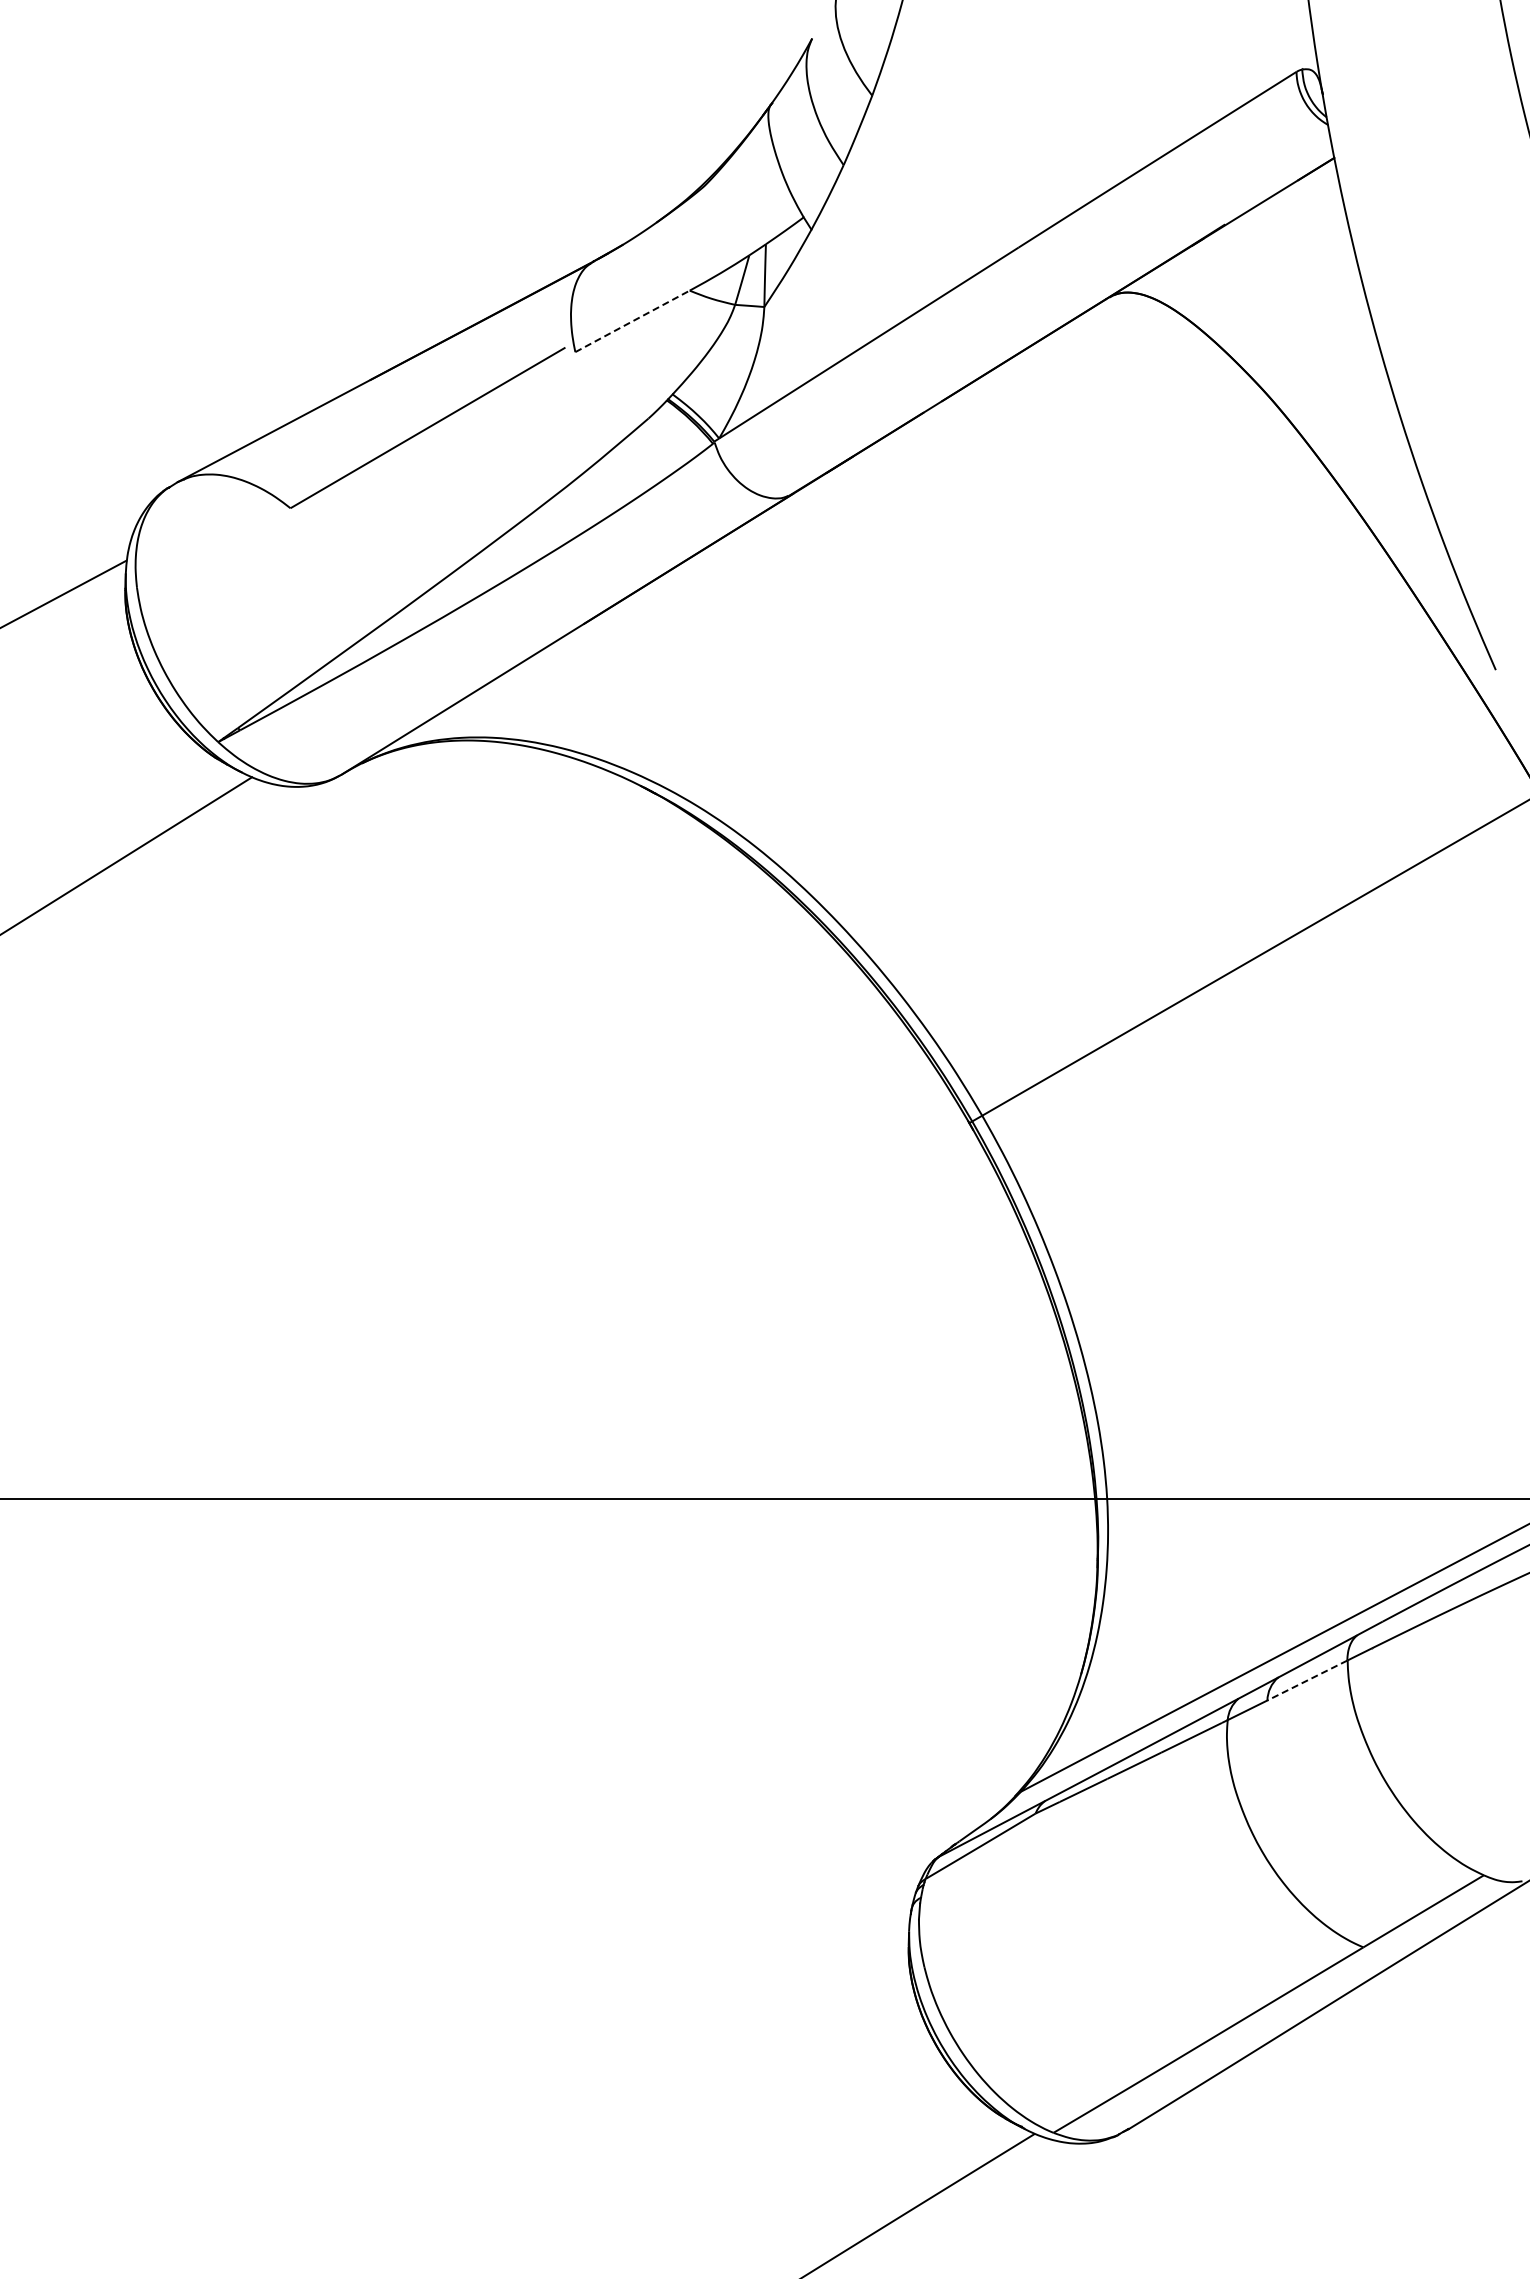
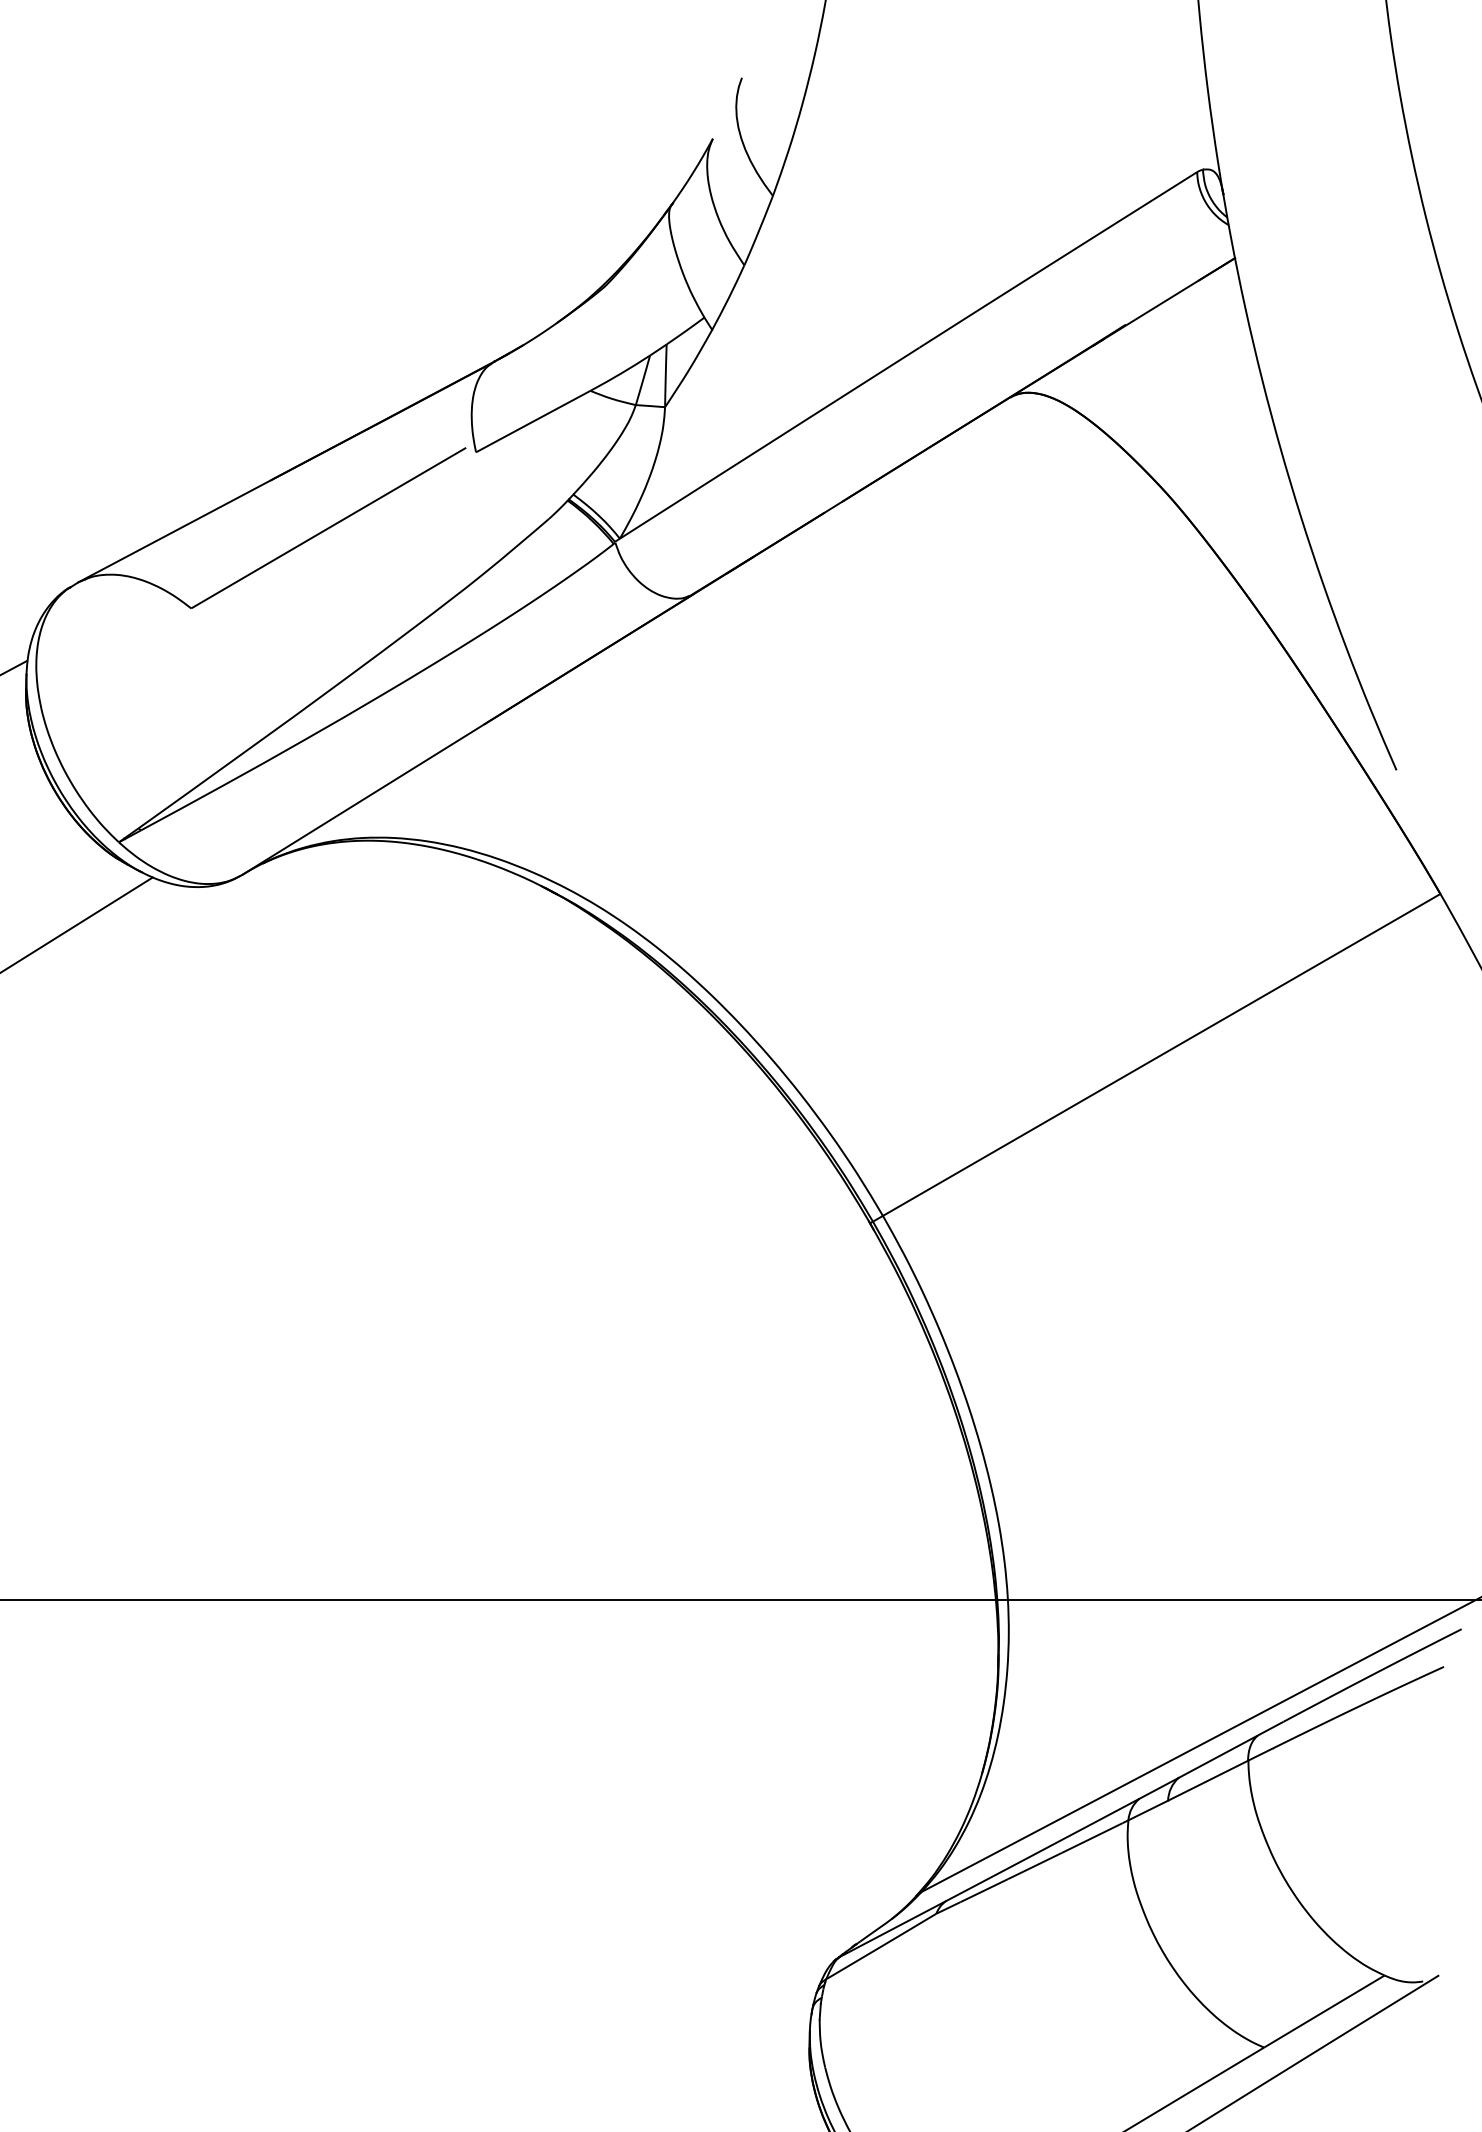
line: (632, 321) -> (533, 421), dashed -> solid
line: (1307, 1680) -> (1208, 1780), dashed -> solid

